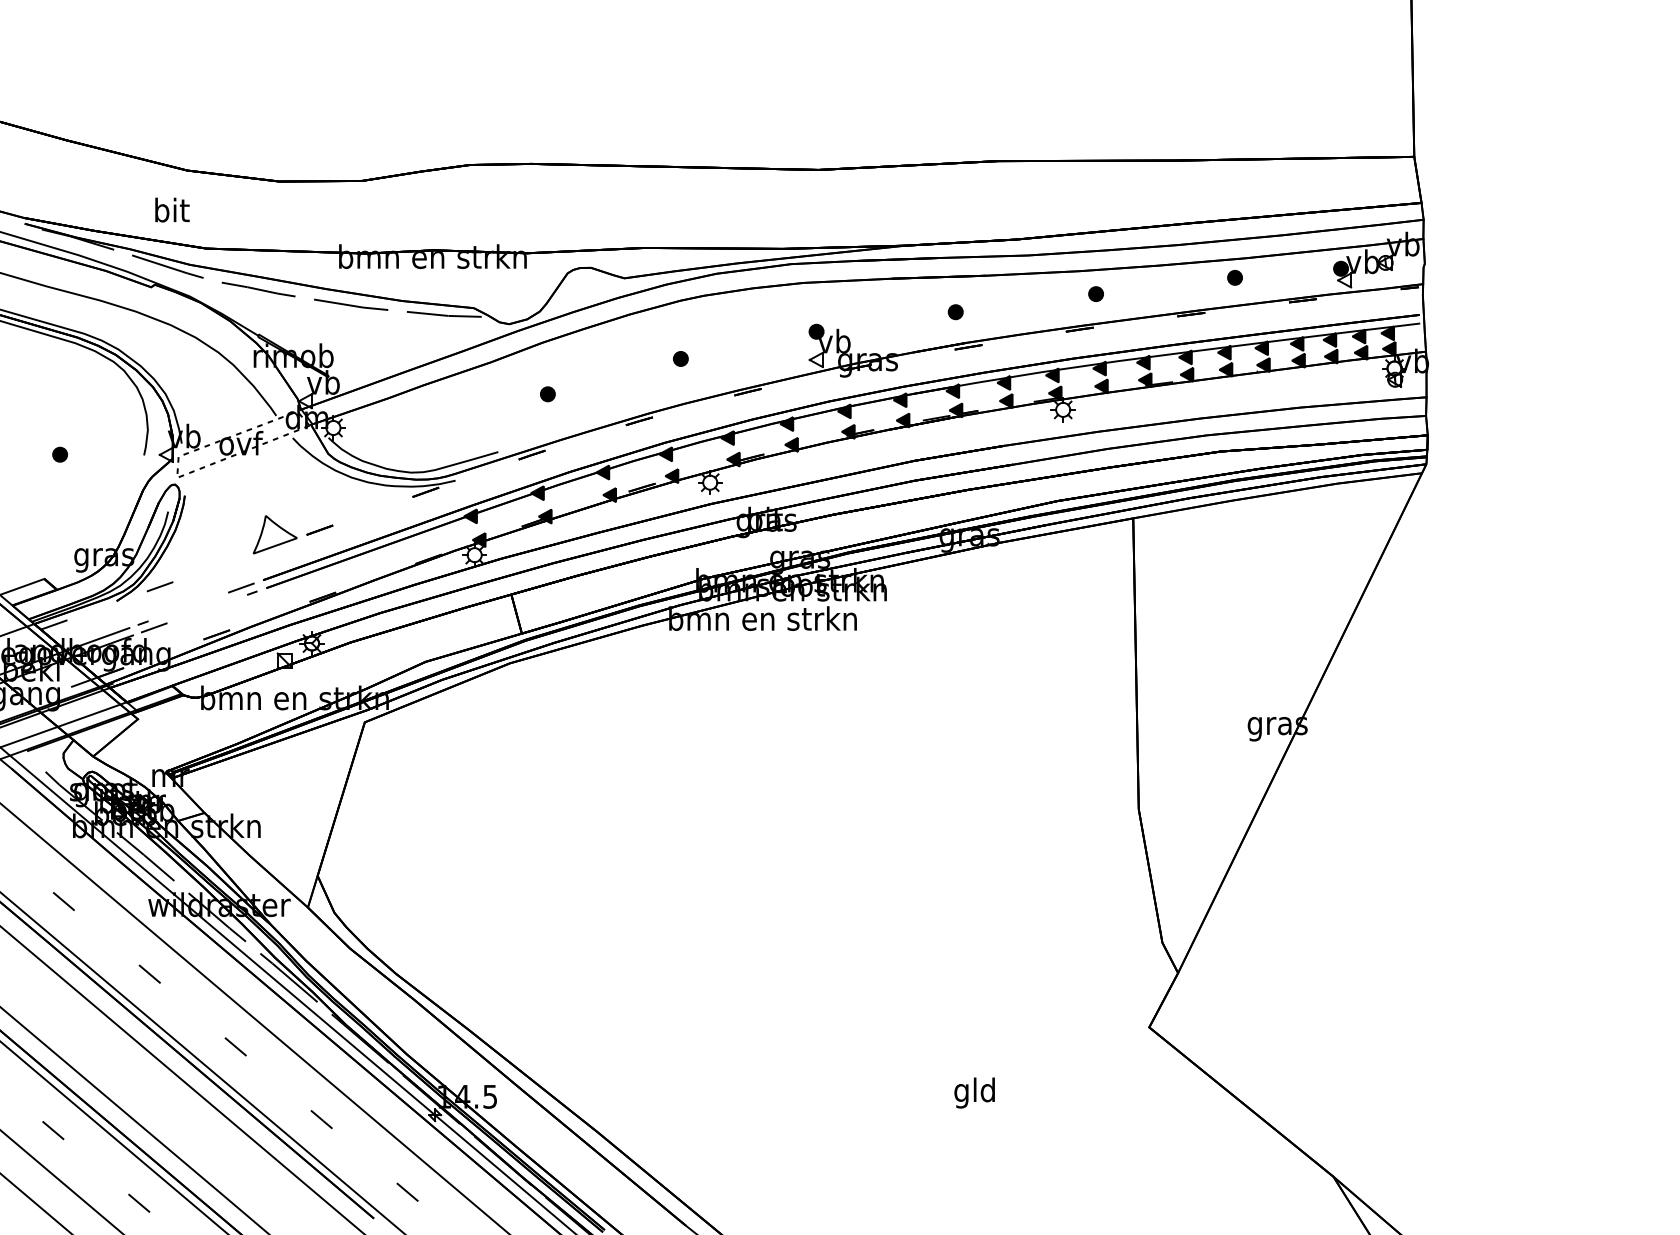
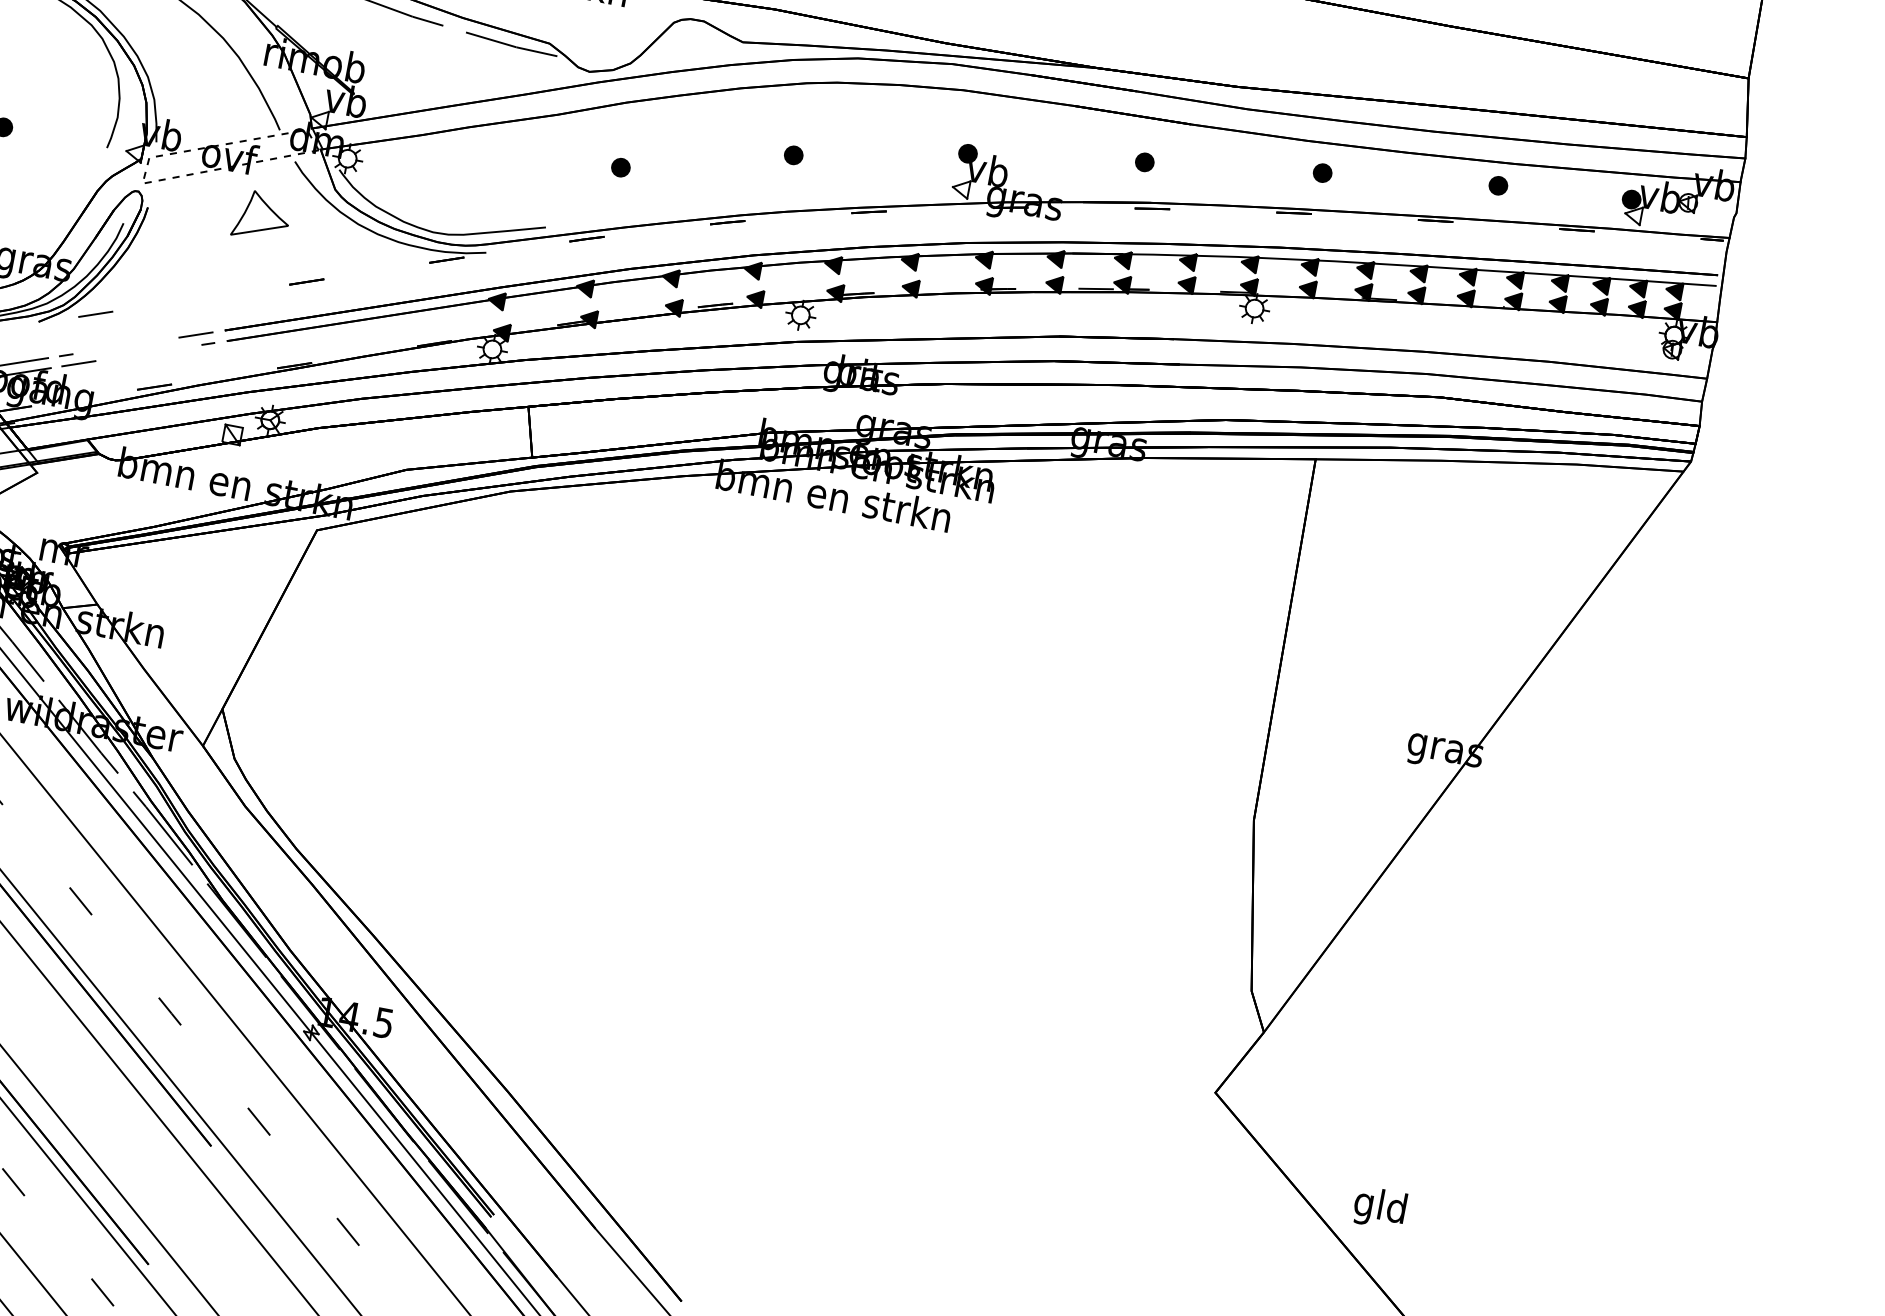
part: (274, 534) -> (261, 215), moved
text: (974, 1092) -> (1379, 1207), moved

